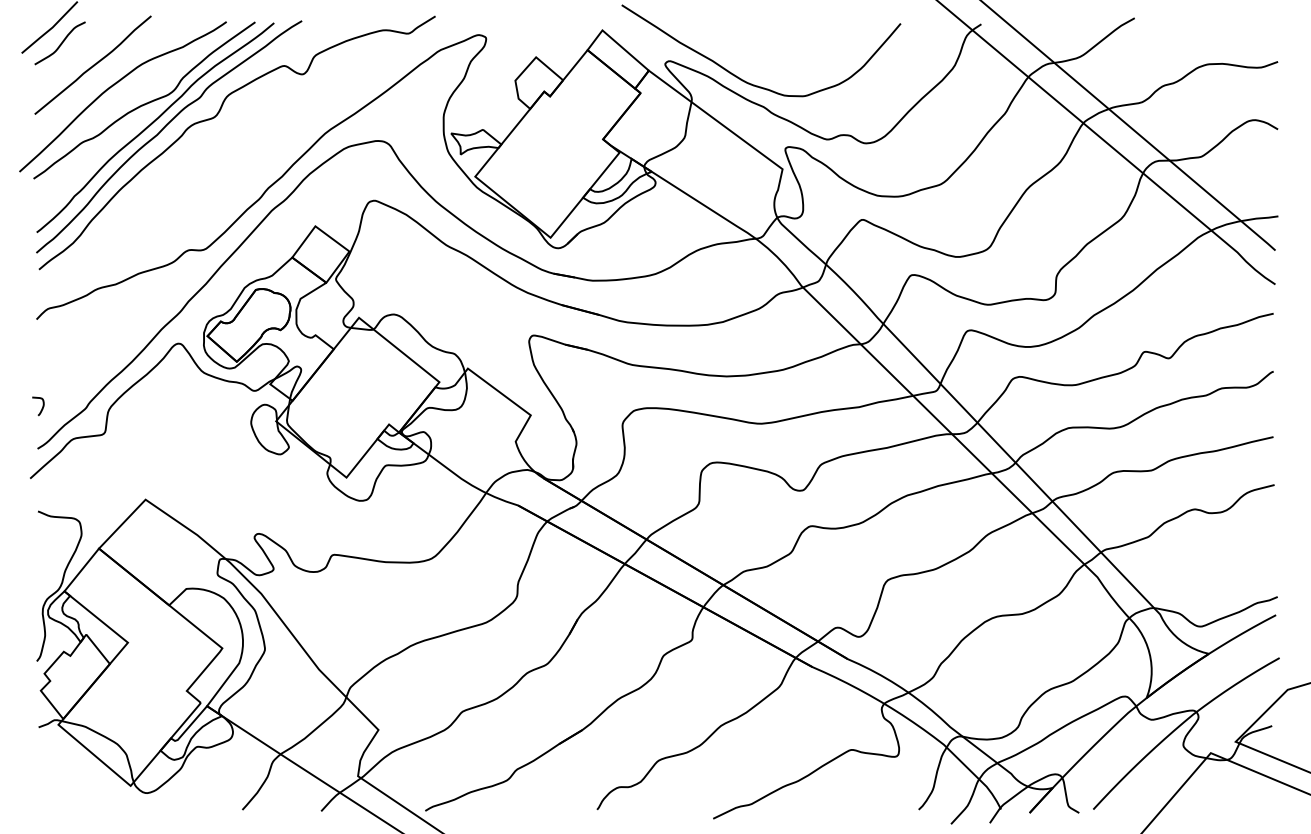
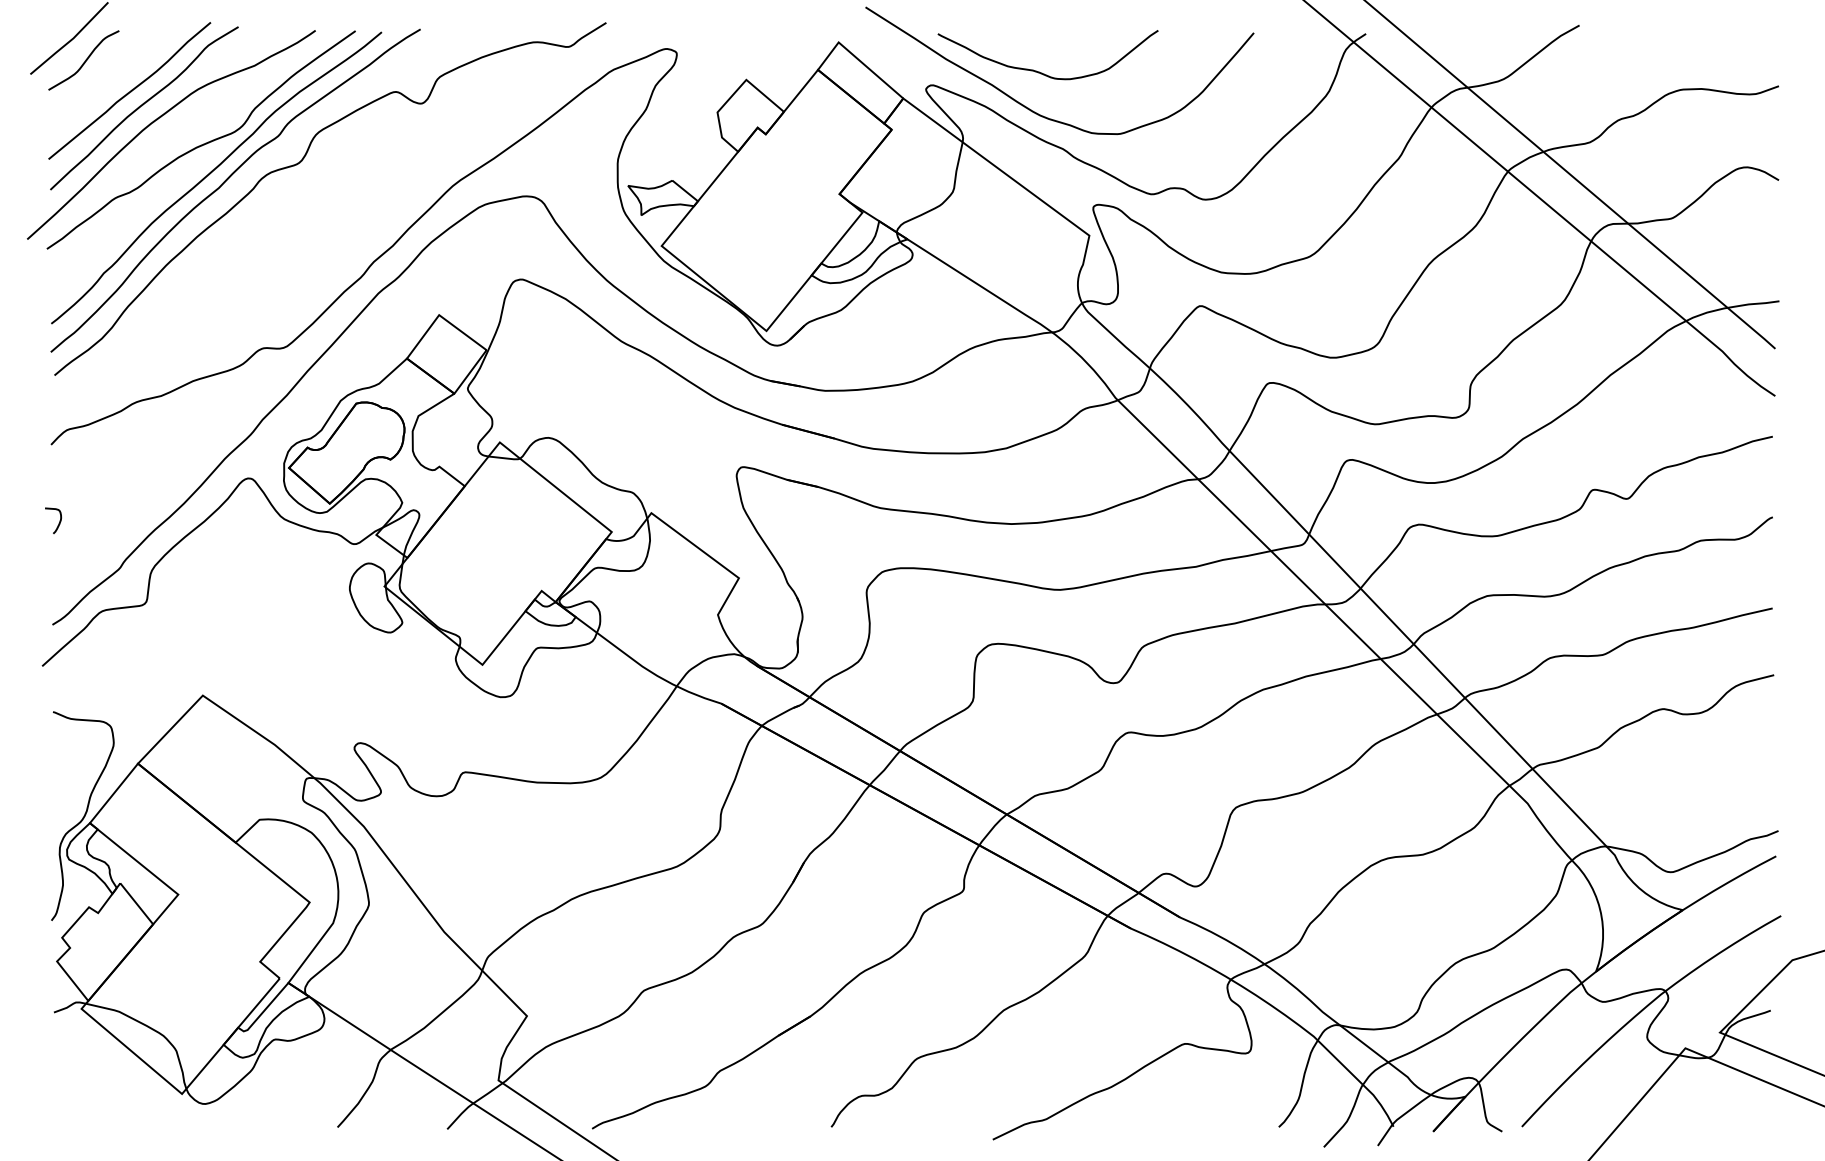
curve: (748, 52) -> (1042, 72), added
curve: (102, 76) -> (142, 106), added
curve: (41, 408) -> (58, 523), moved

